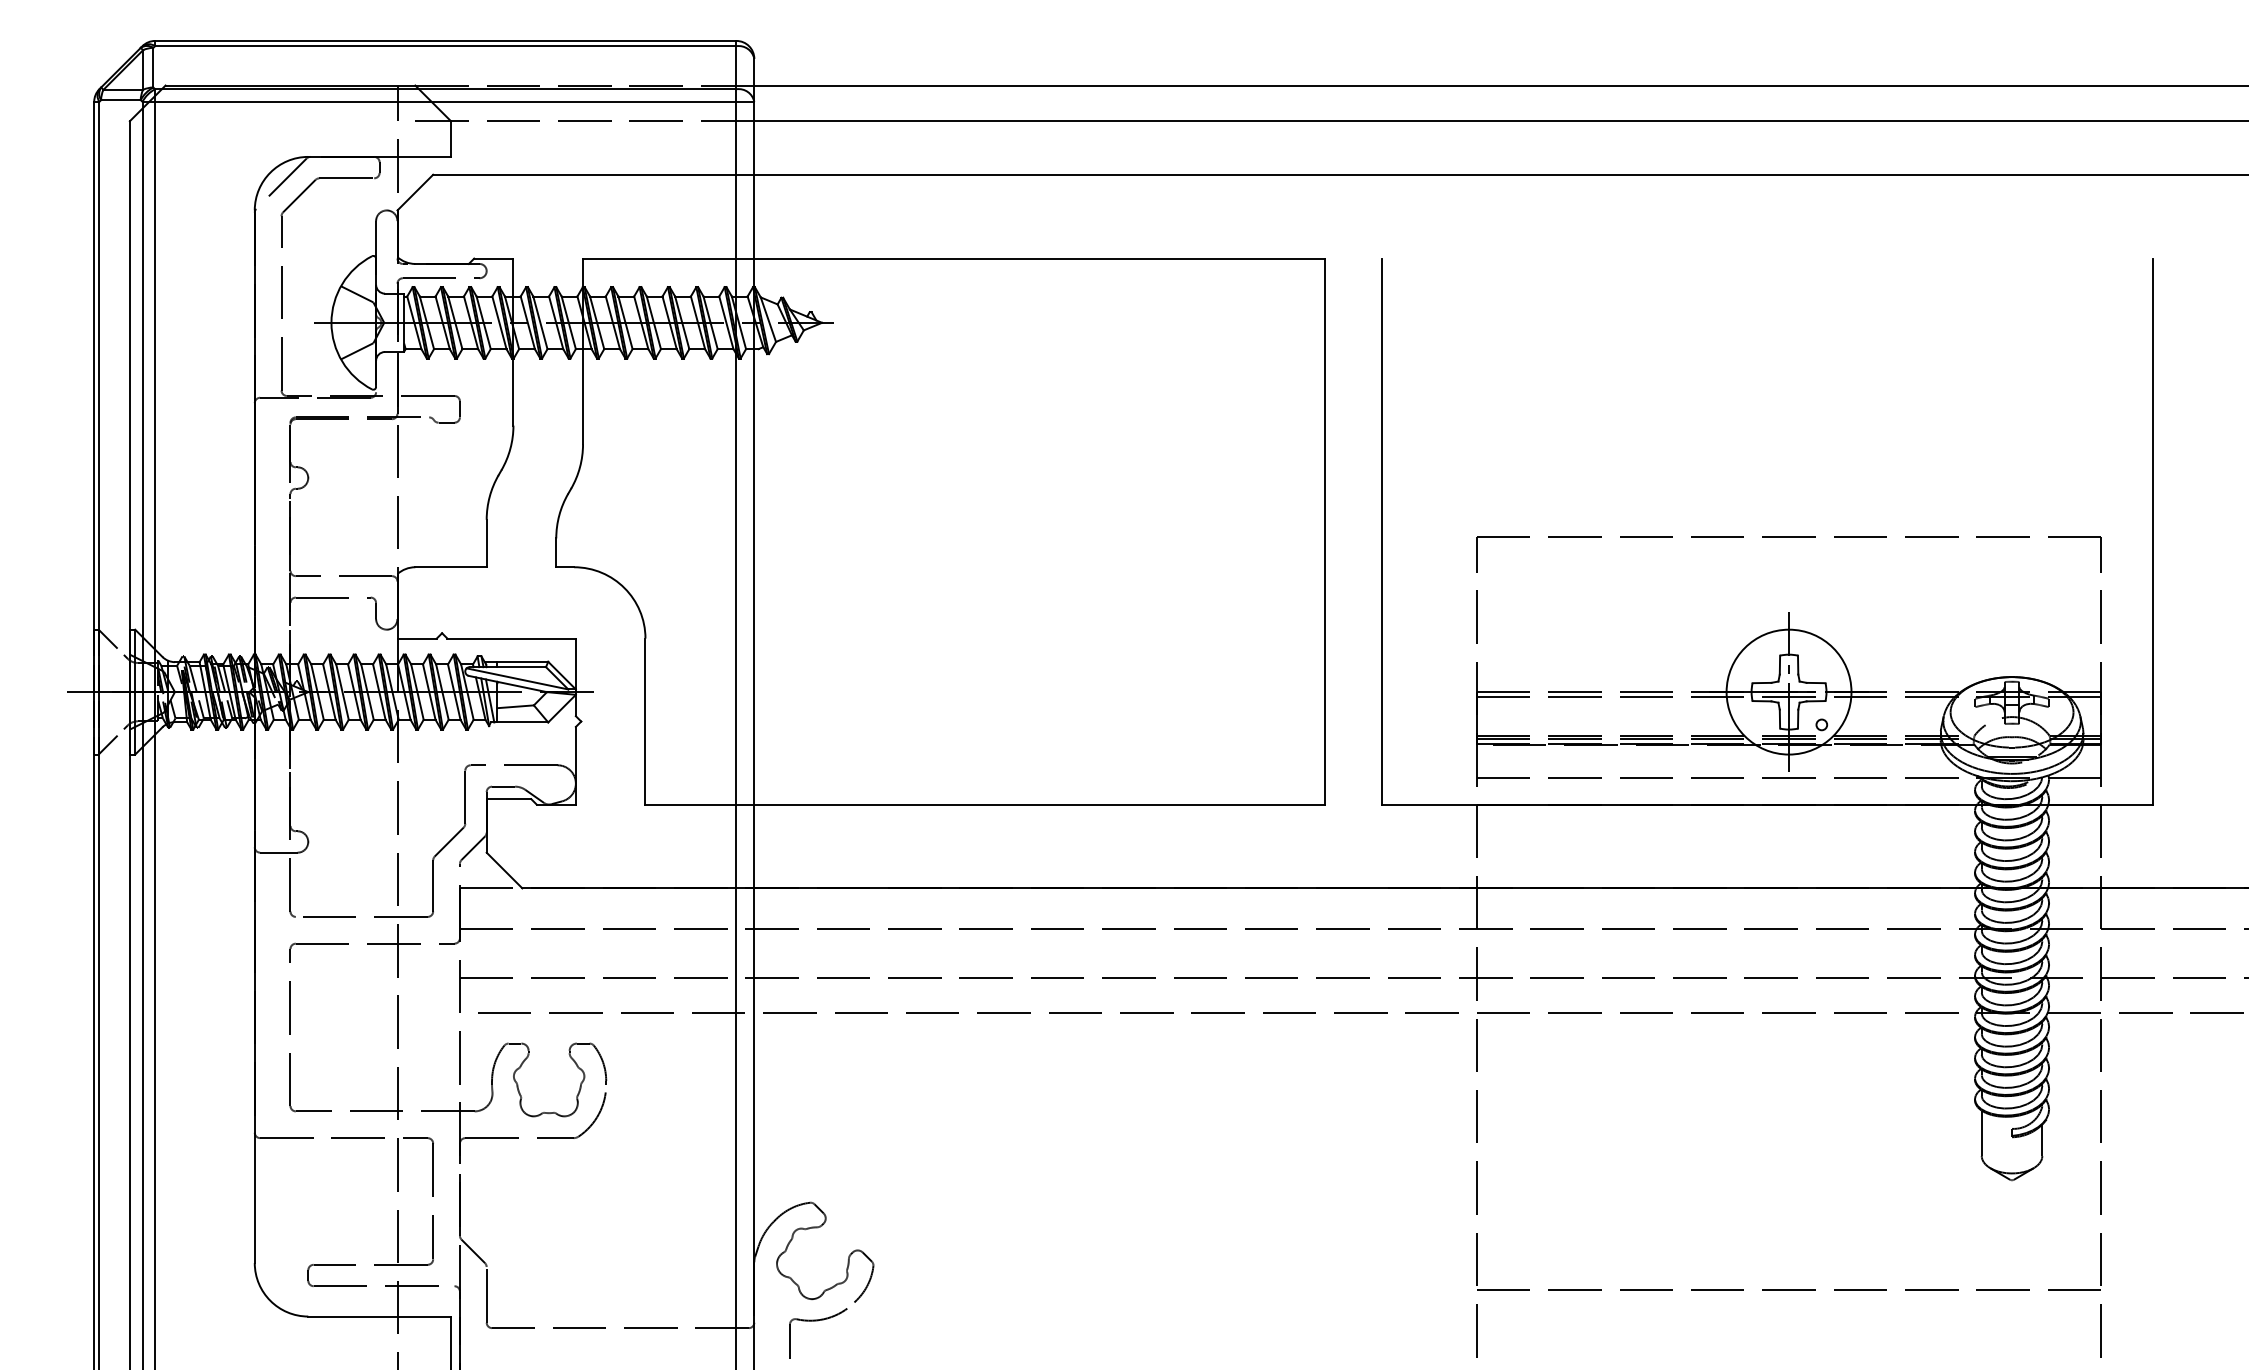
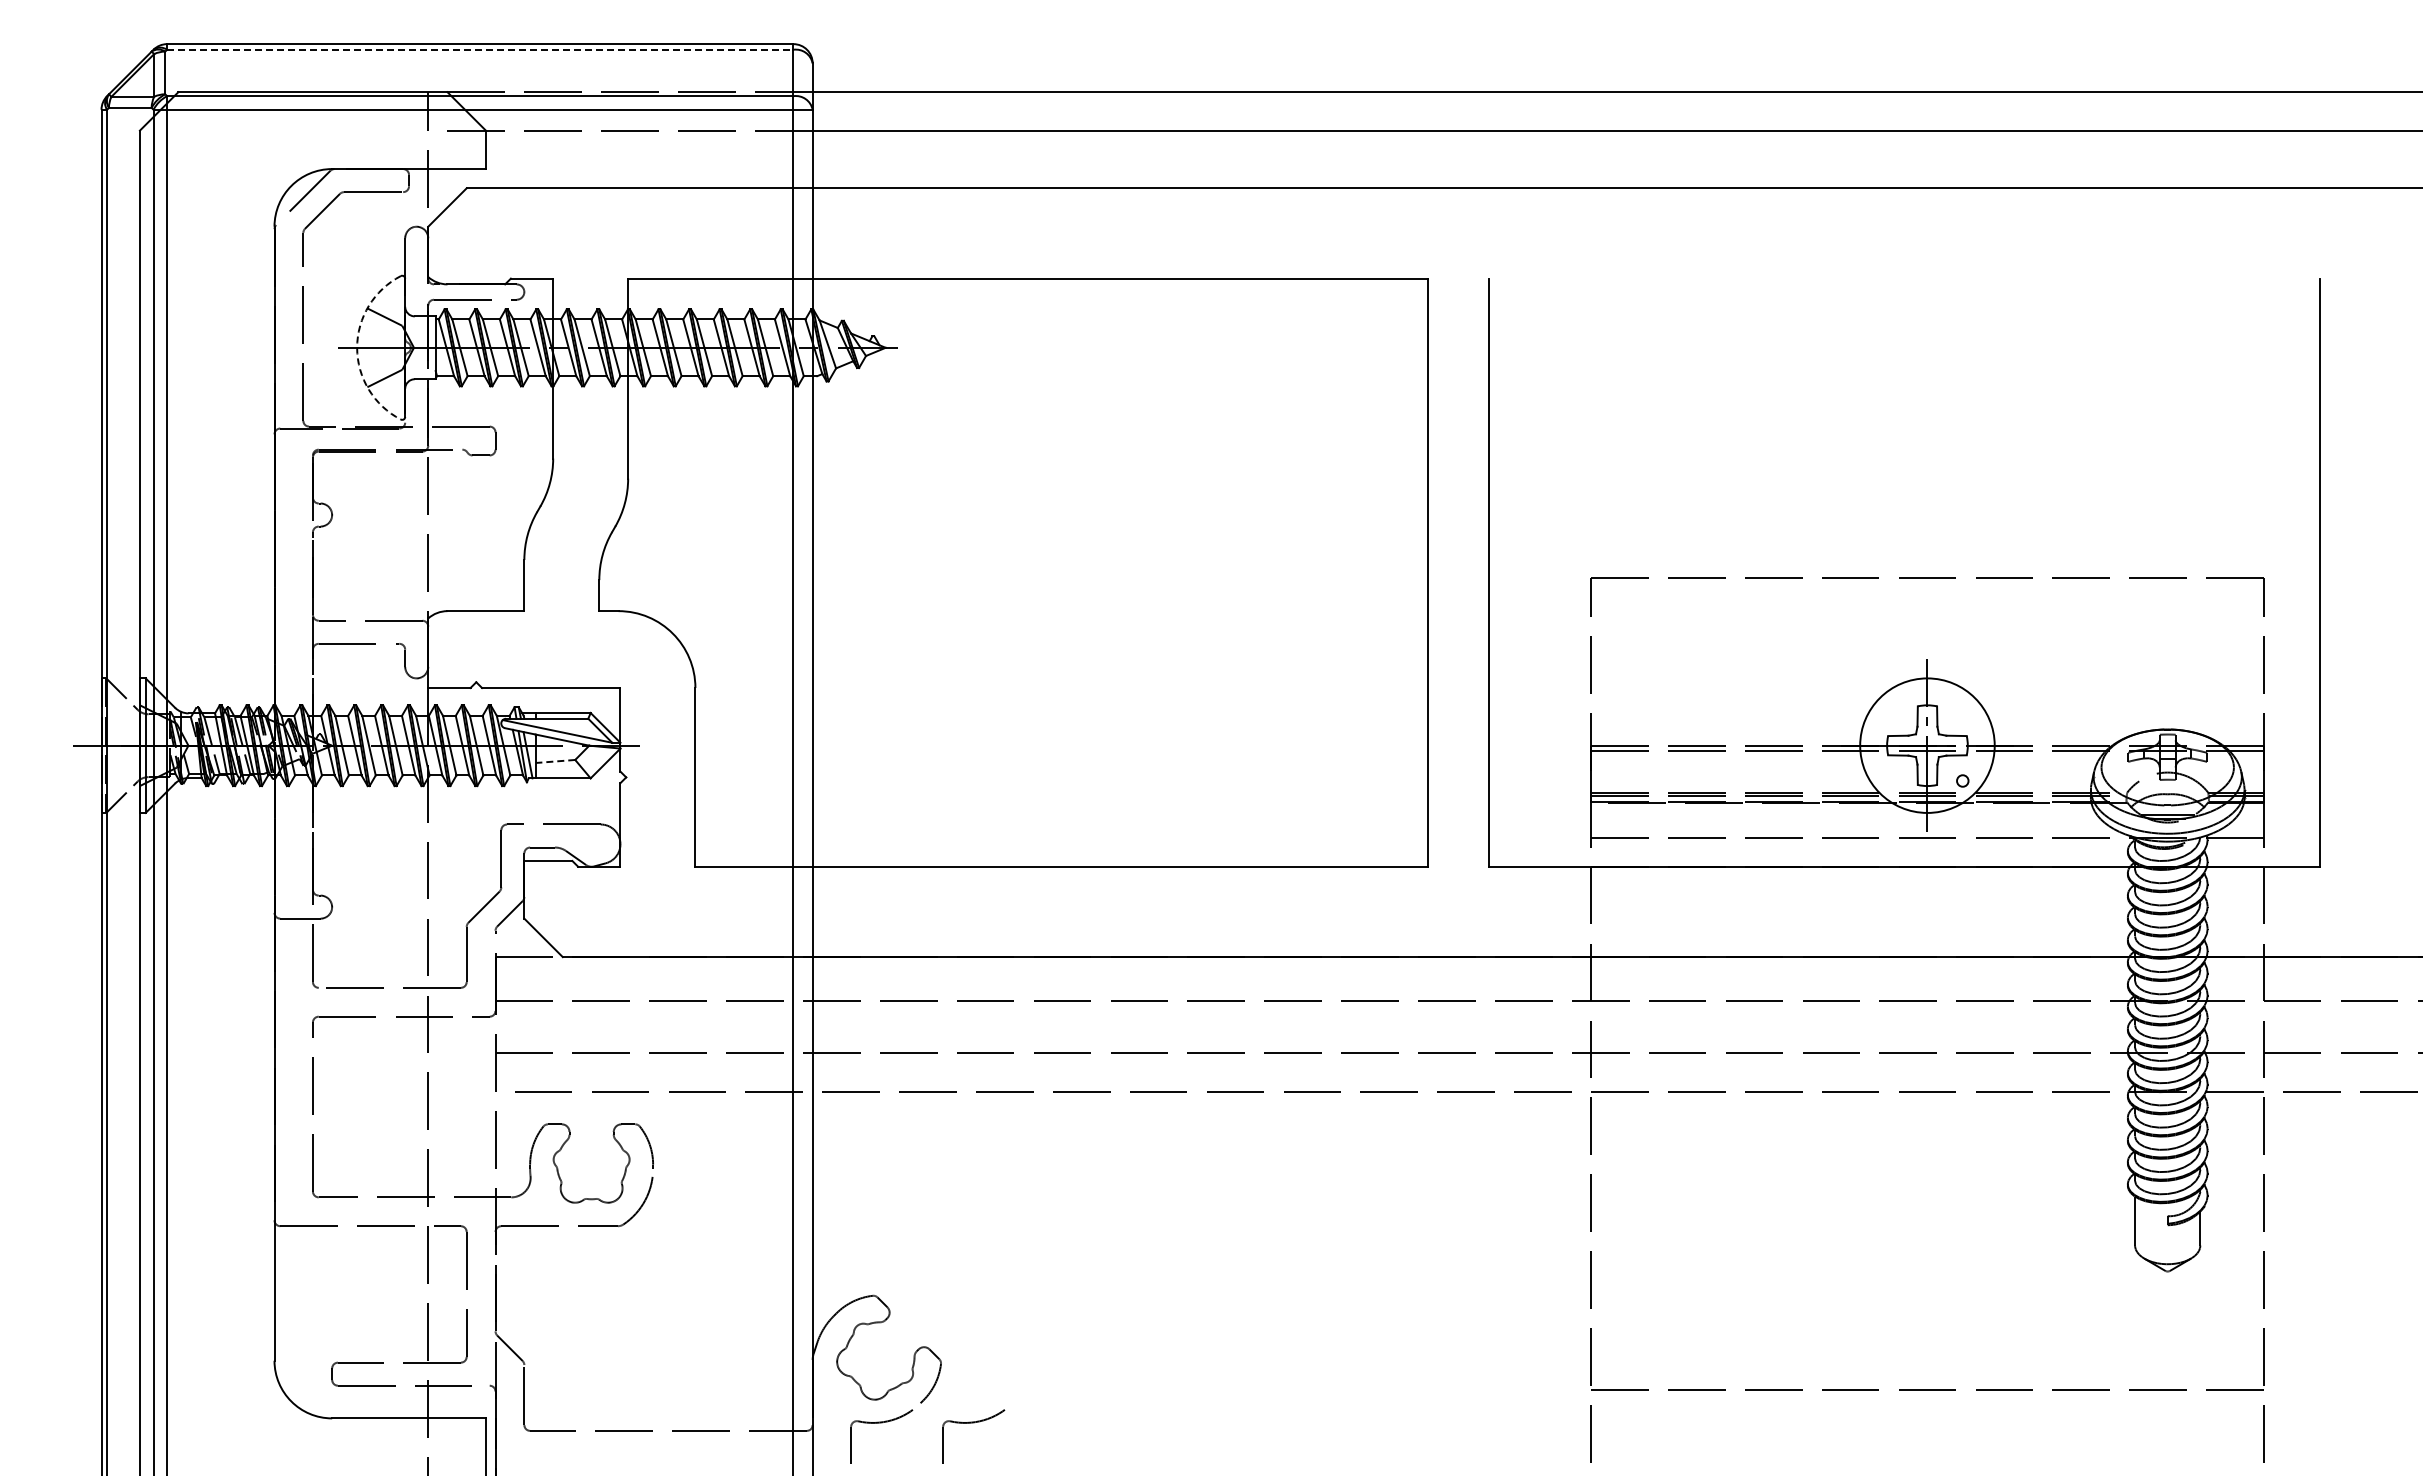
line: (445, 45) -> (480, 49), solid -> dashed
arc: (331, 322) -> (357, 347), solid -> dashed
line: (515, 706) -> (555, 761), solid -> dashed
part: (903, 1321) -> (973, 1423), added

